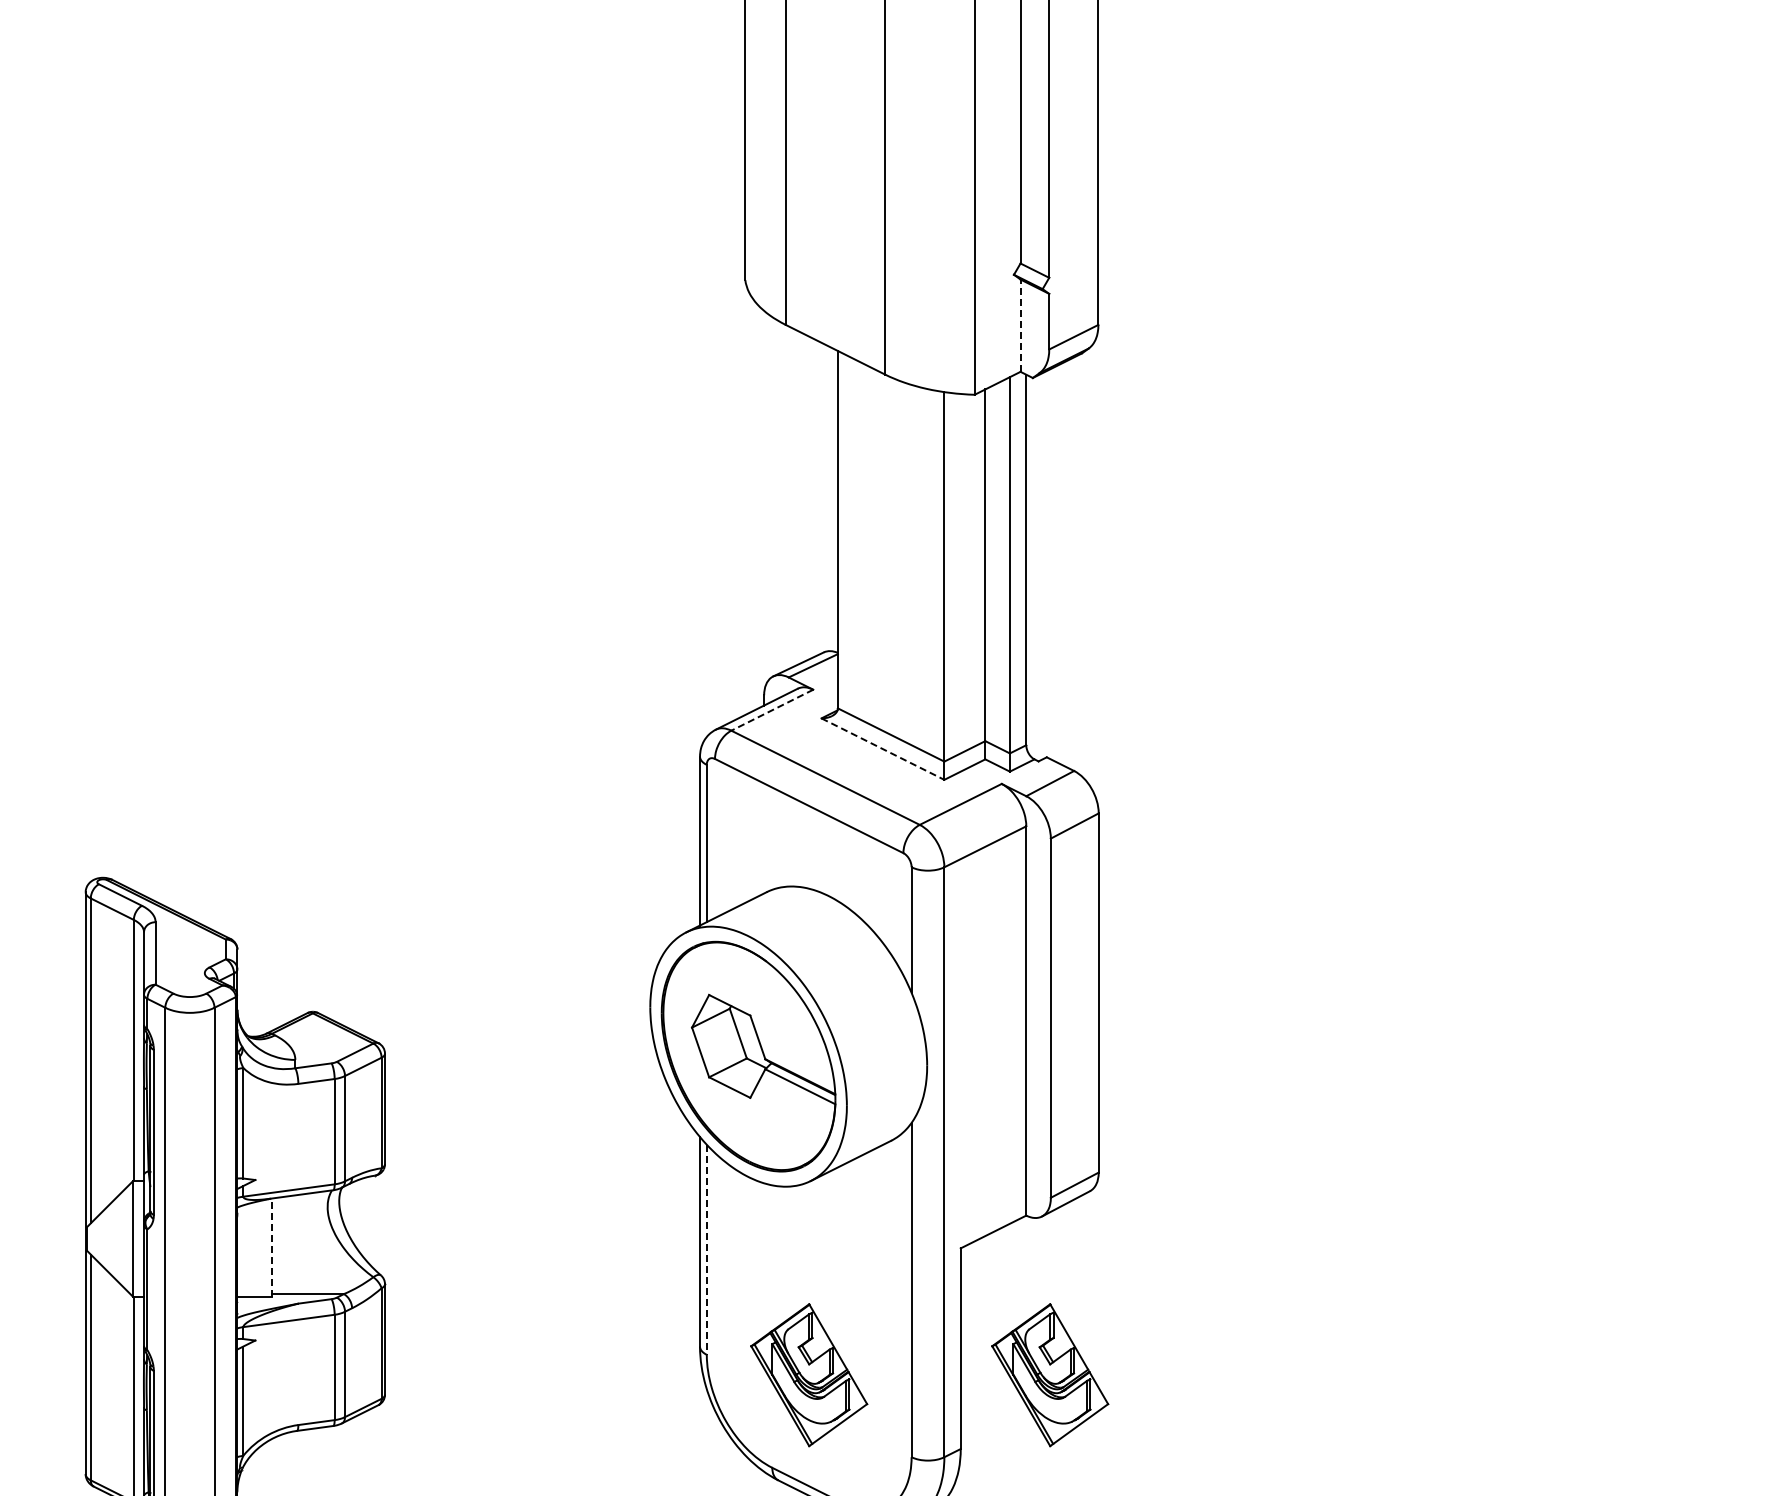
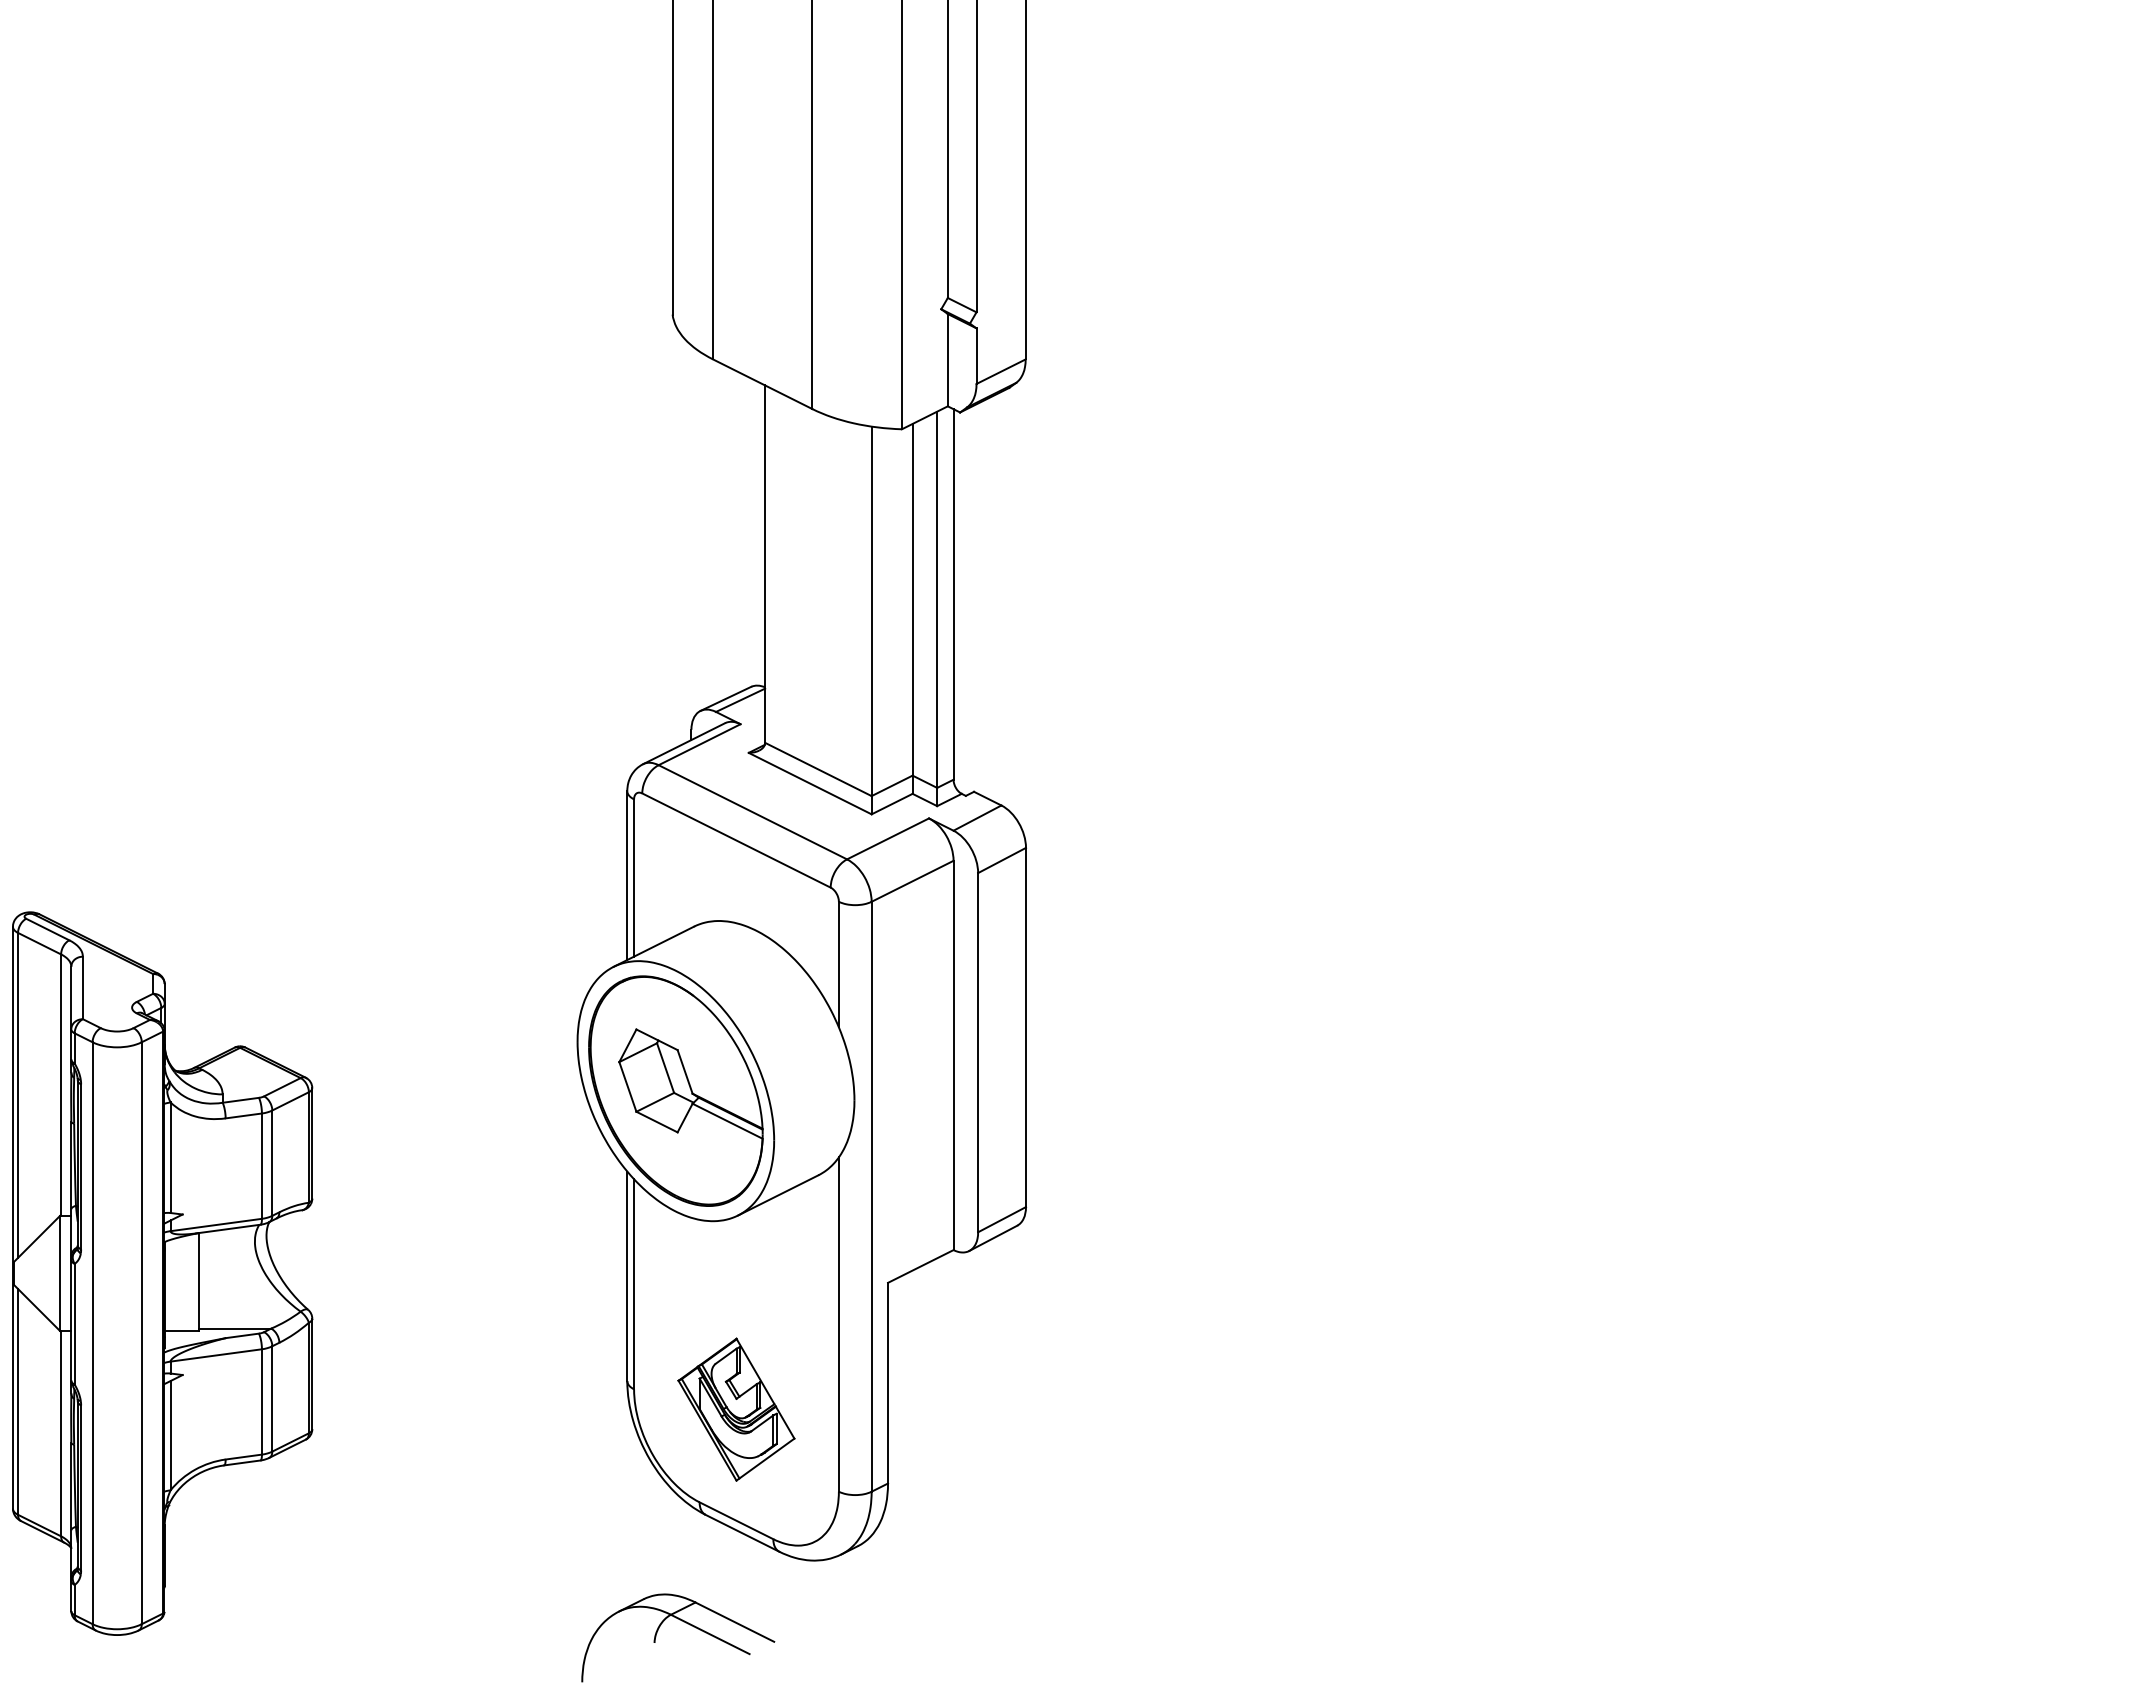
line: (1020, 325) -> (947, 359), dashed -> solid
line: (772, 710) -> (699, 744), dashed -> solid
line: (883, 749) -> (810, 783), dashed -> solid
line: (272, 1247) -> (199, 1281), dashed -> solid
line: (707, 1250) -> (634, 1284), dashed -> solid
part: (1050, 1375) -> (977, 1409), removed

